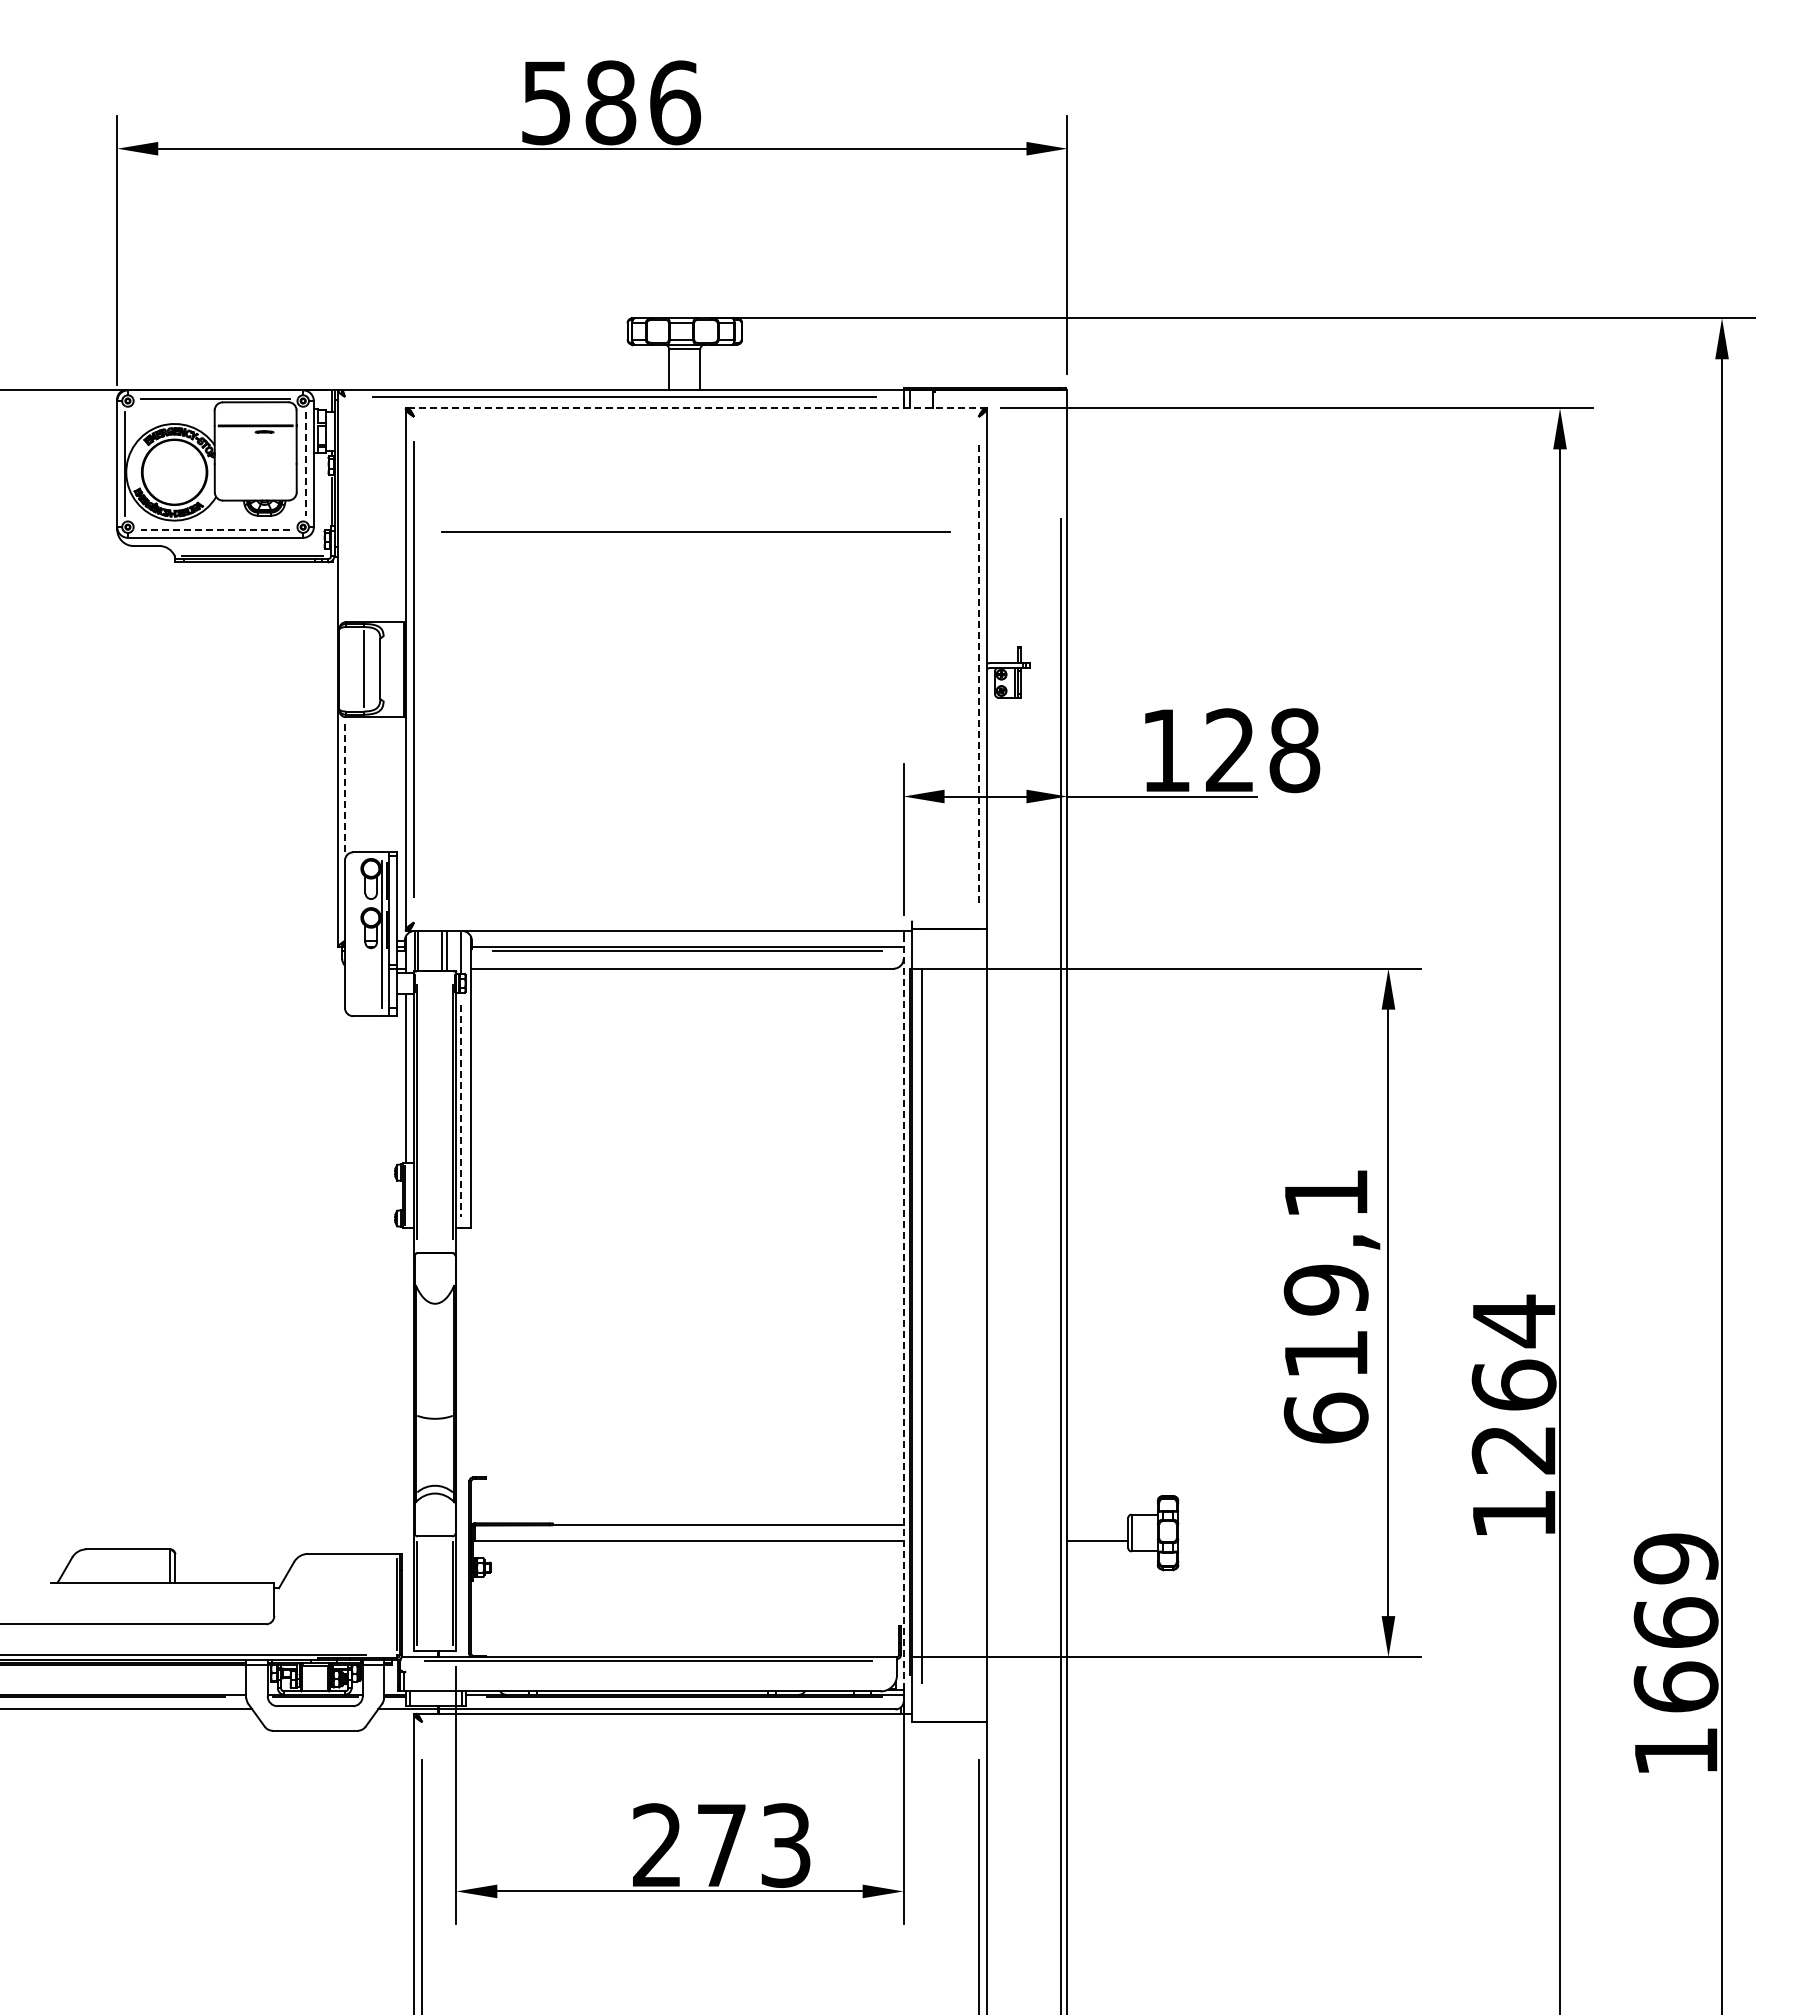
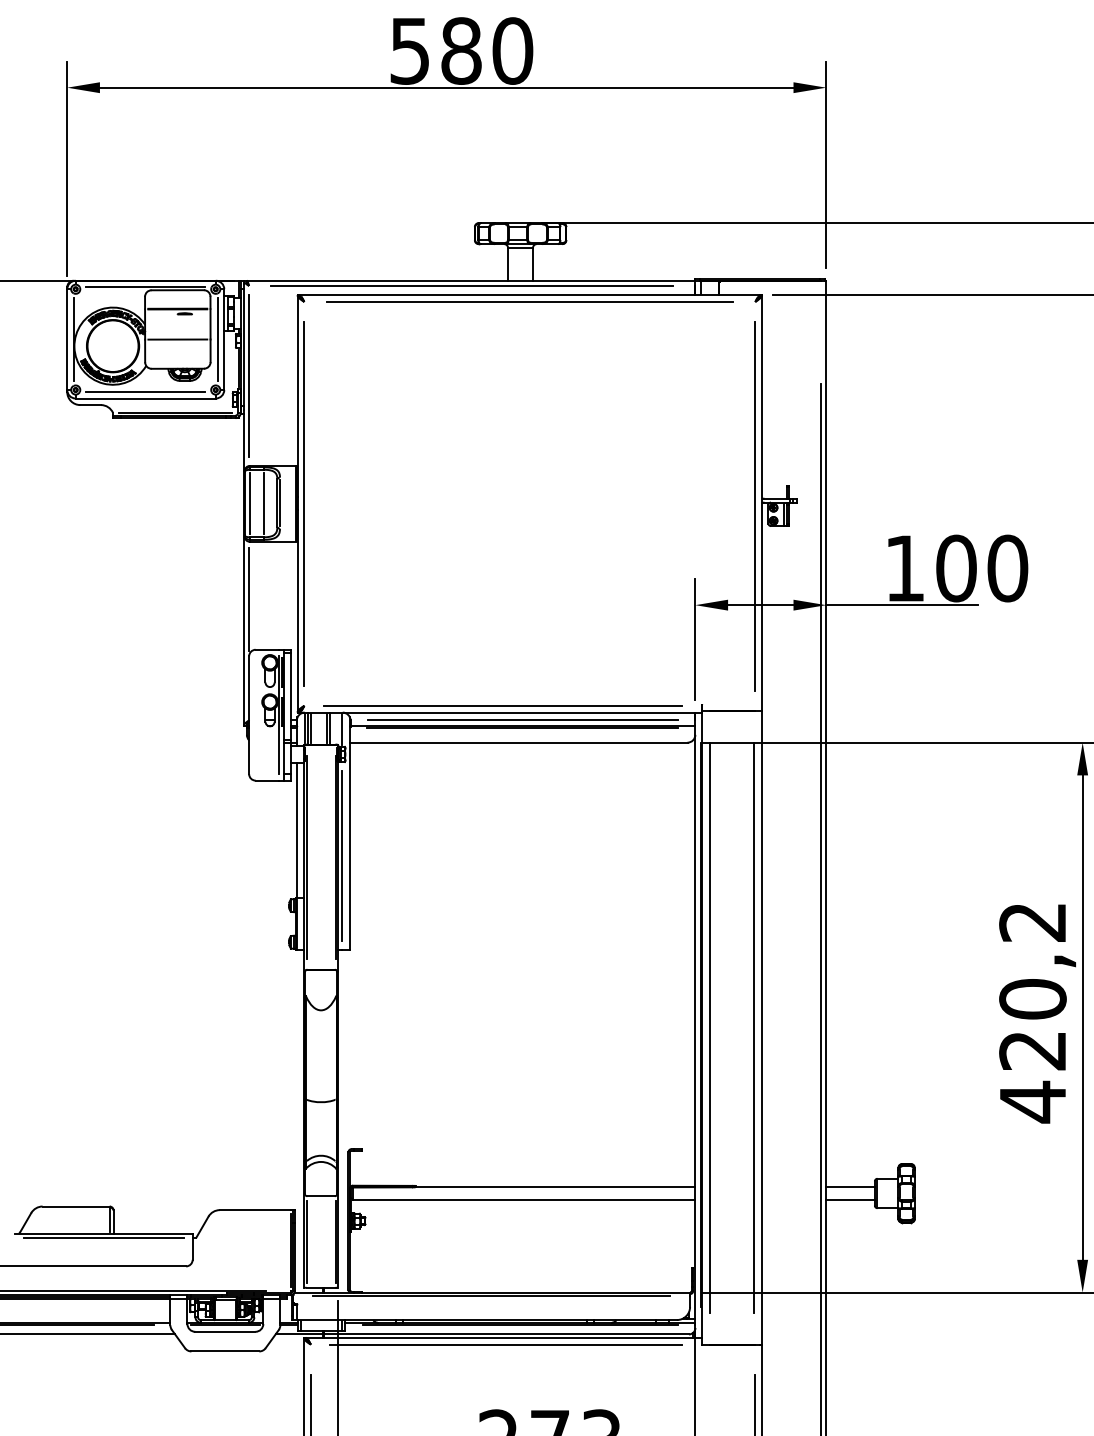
text: (675, 102) -> (513, 50), 586 -> 580
line: (696, 408) -> (529, 295), dashed -> solid
line: (255, 463) -> (177, 339), added
line: (305, 464) -> (217, 339), dashed -> solid
line: (344, 509) -> (248, 375), added
line: (215, 529) -> (145, 391), dashed -> solid
line: (695, 531) -> (529, 301), moved
line: (383, 668) -> (279, 502), added
line: (345, 669) -> (249, 503), added
line: (978, 672) -> (755, 506), dashed -> solid
text: (1262, 750) -> (982, 568), 128 -> 100
line: (344, 788) -> (248, 598), dashed -> solid
line: (662, 921) -> (502, 705), added
line: (687, 940) -> (522, 720), added
line: (423, 951) -> (311, 728), added
line: (461, 1110) -> (342, 855), dashed -> solid
text: (1325, 1307) -> (1032, 1013), 619,1 -> 420,2
line: (903, 1309) -> (695, 1014), dashed -> solid
line: (977, 1325) -> (754, 1027), added
line: (1097, 1525) -> (850, 1187), added
line: (162, 1588) -> (103, 1237), added
line: (666, 1722) -> (505, 1344), added

